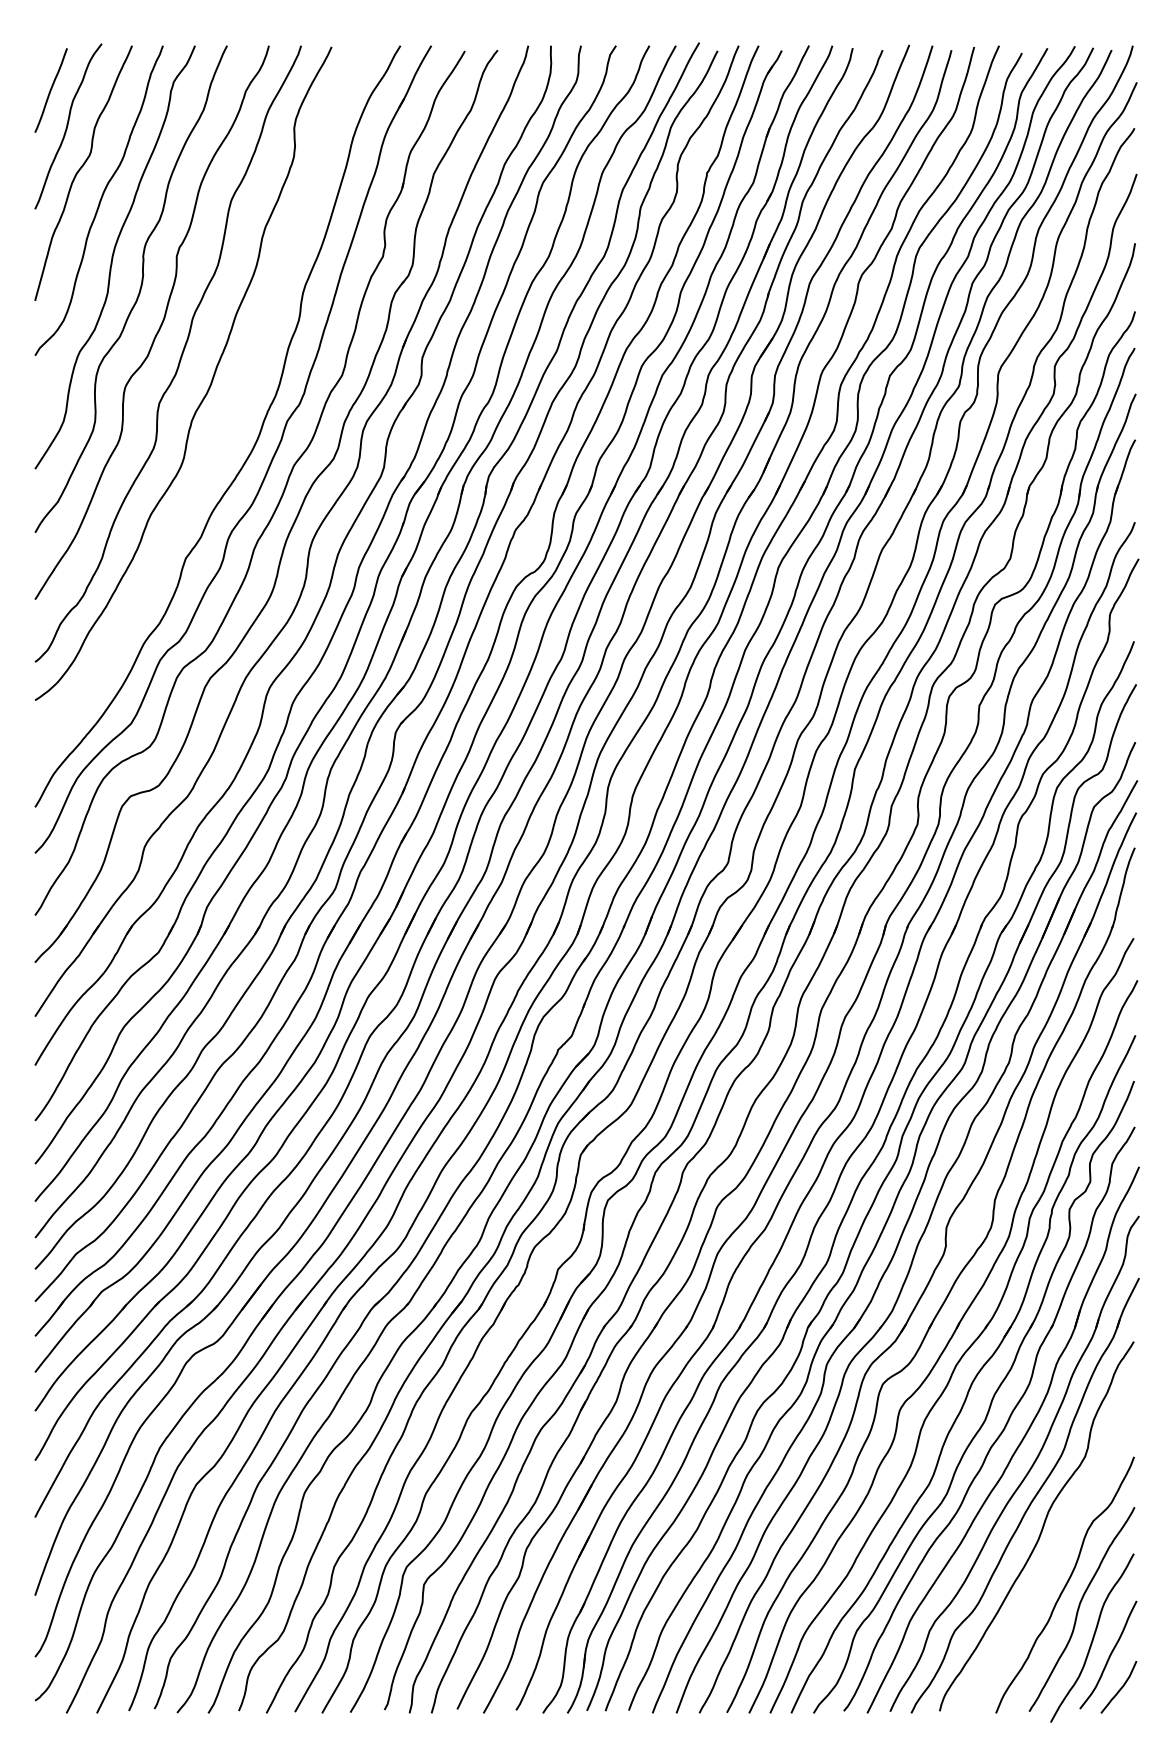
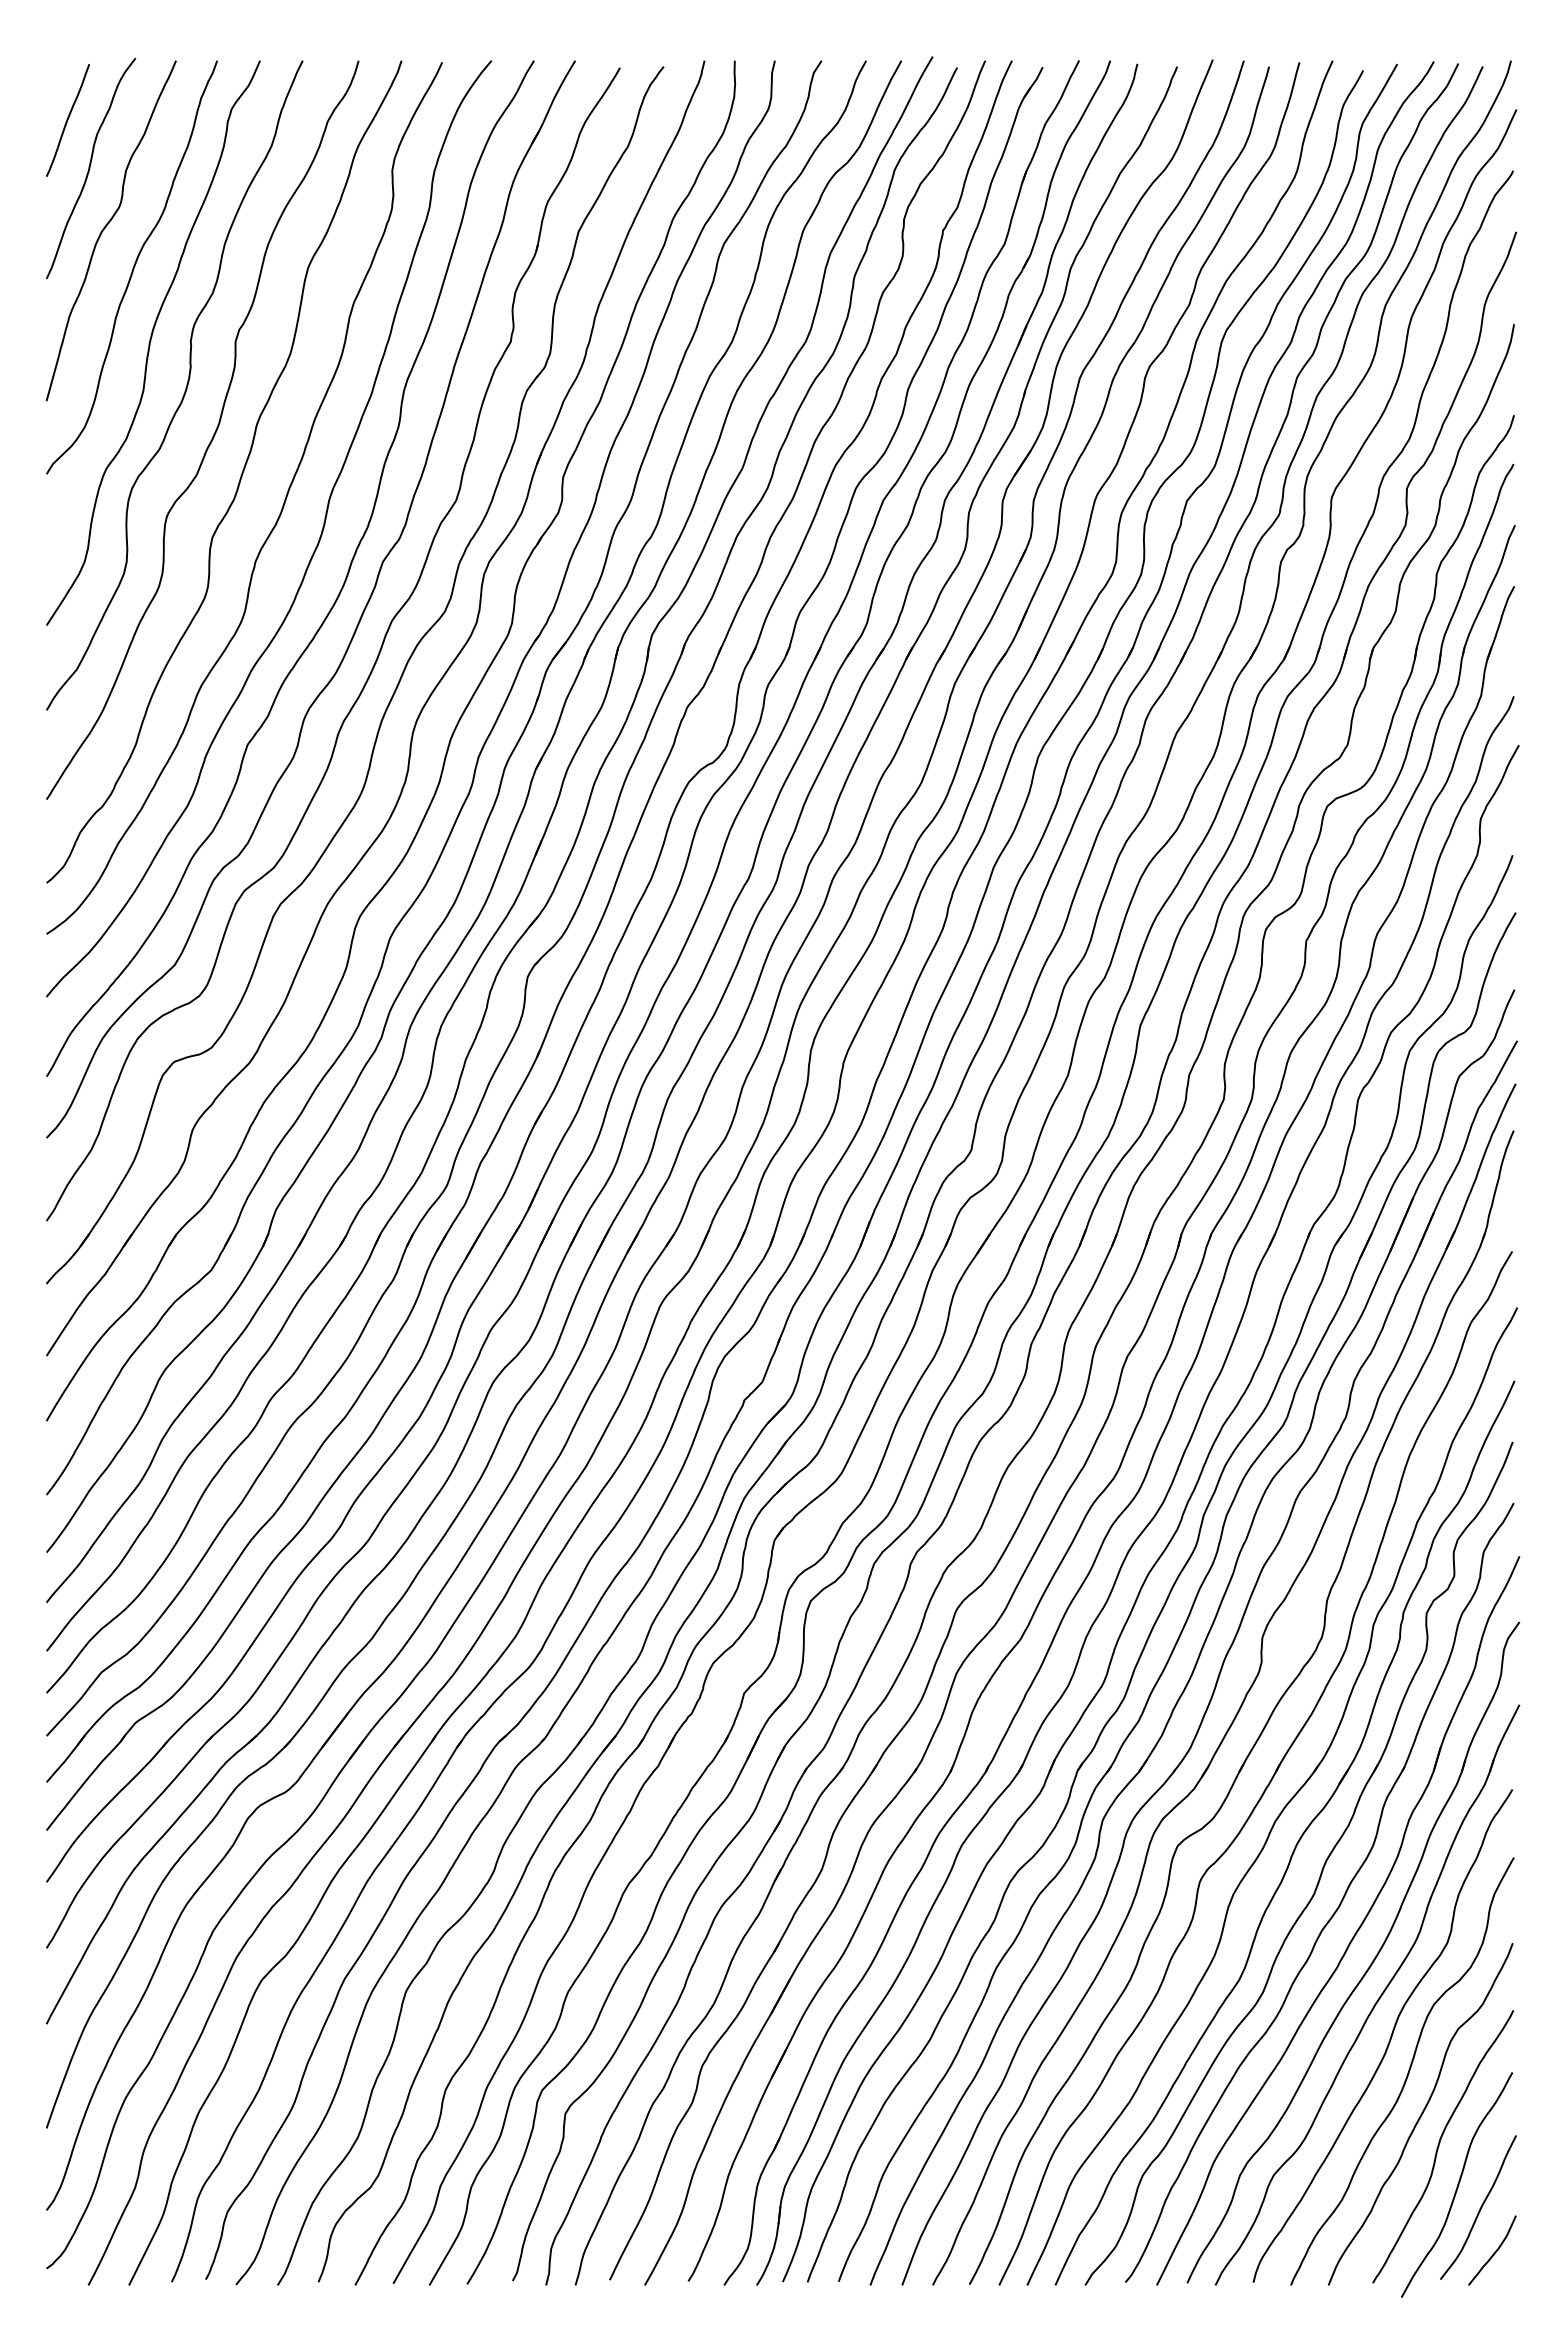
curve: (235, 413) -> (313, 551), added
curve: (1055, 1553) -> (1407, 2072), added

